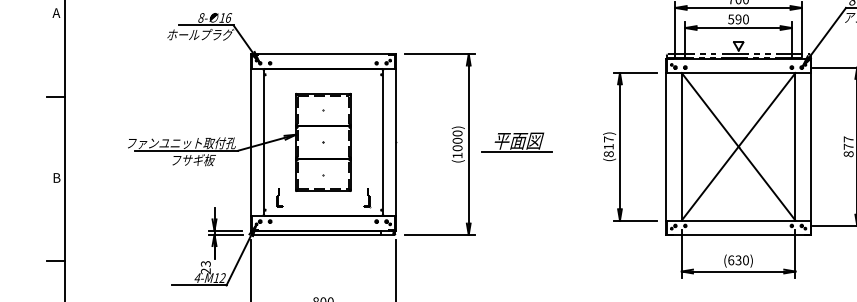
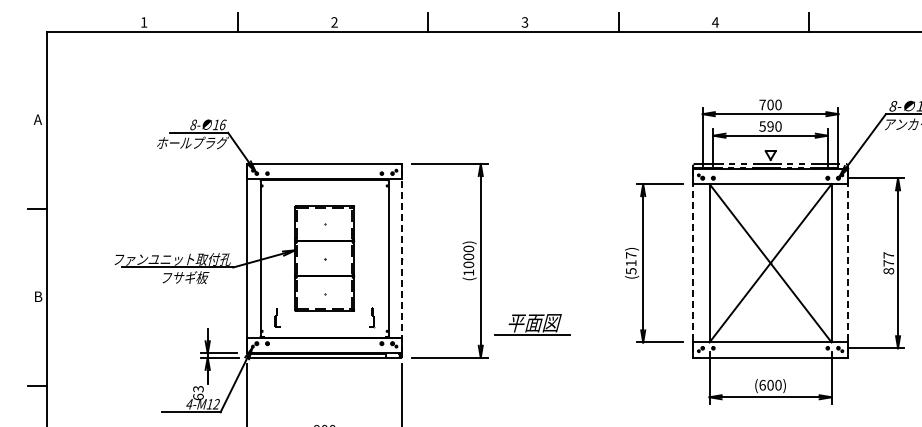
line: (395, 142) -> (402, 258), solid -> dashed
part: (516, 142) -> (532, 324), moved
line: (666, 146) -> (693, 263), solid -> dashed
line: (811, 146) -> (848, 263), solid -> dashed
text: (609, 154) -> (631, 271), (817) -> (517)
text: (738, 260) -> (770, 385), (630) -> (600)
text: (205, 270) -> (198, 396), 23 -> 63

